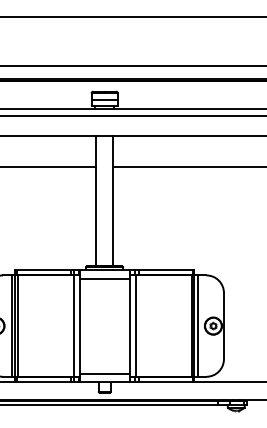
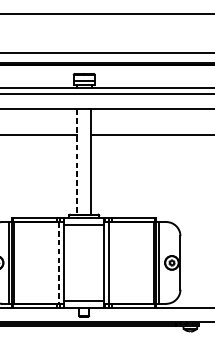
line: (95, 201) -> (76, 162), solid -> dashed
line: (73, 326) -> (59, 263), solid -> dashed

